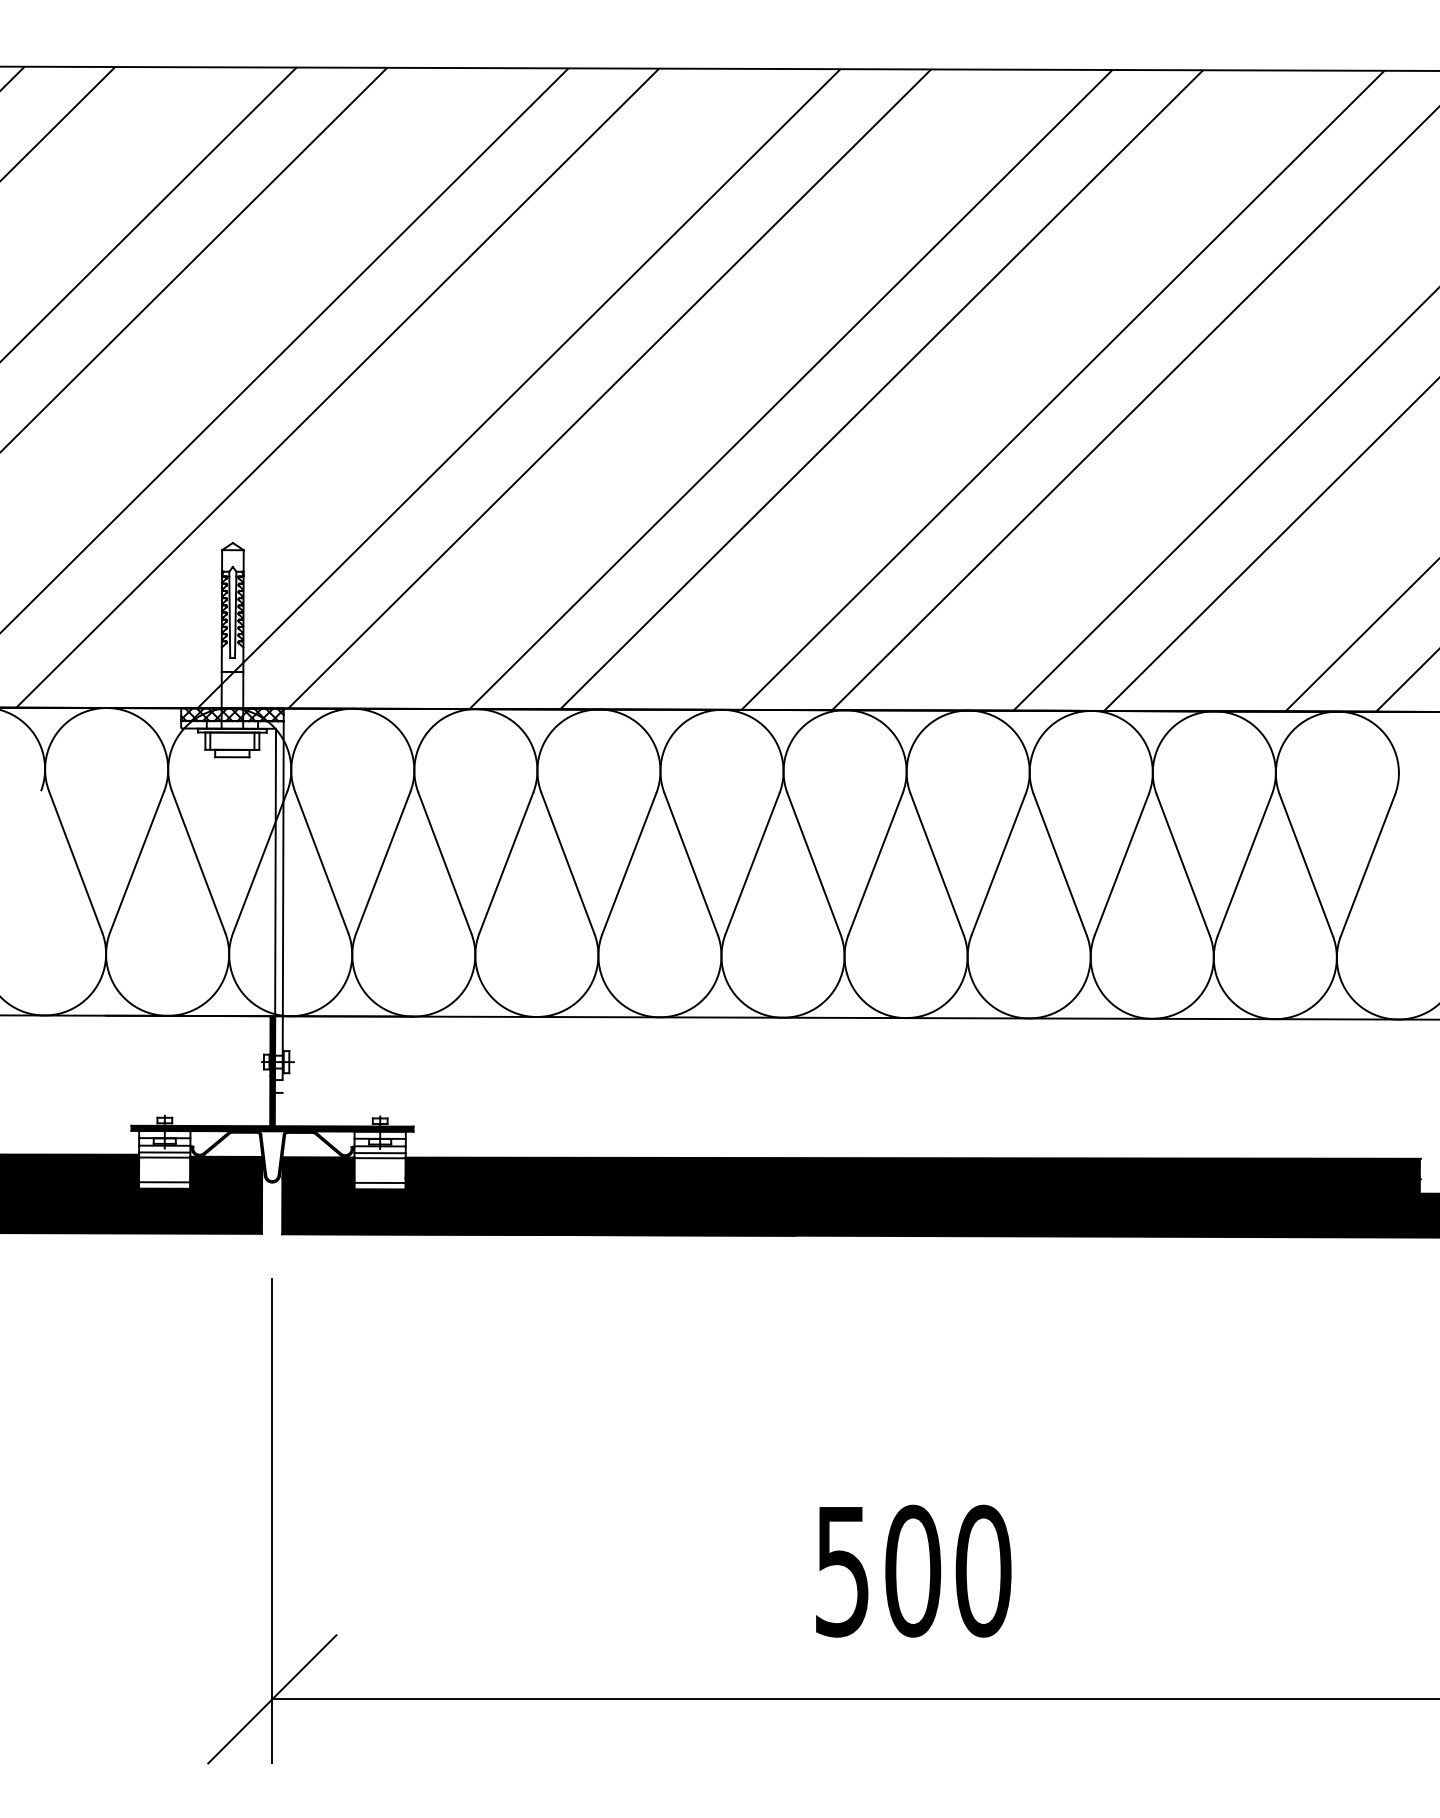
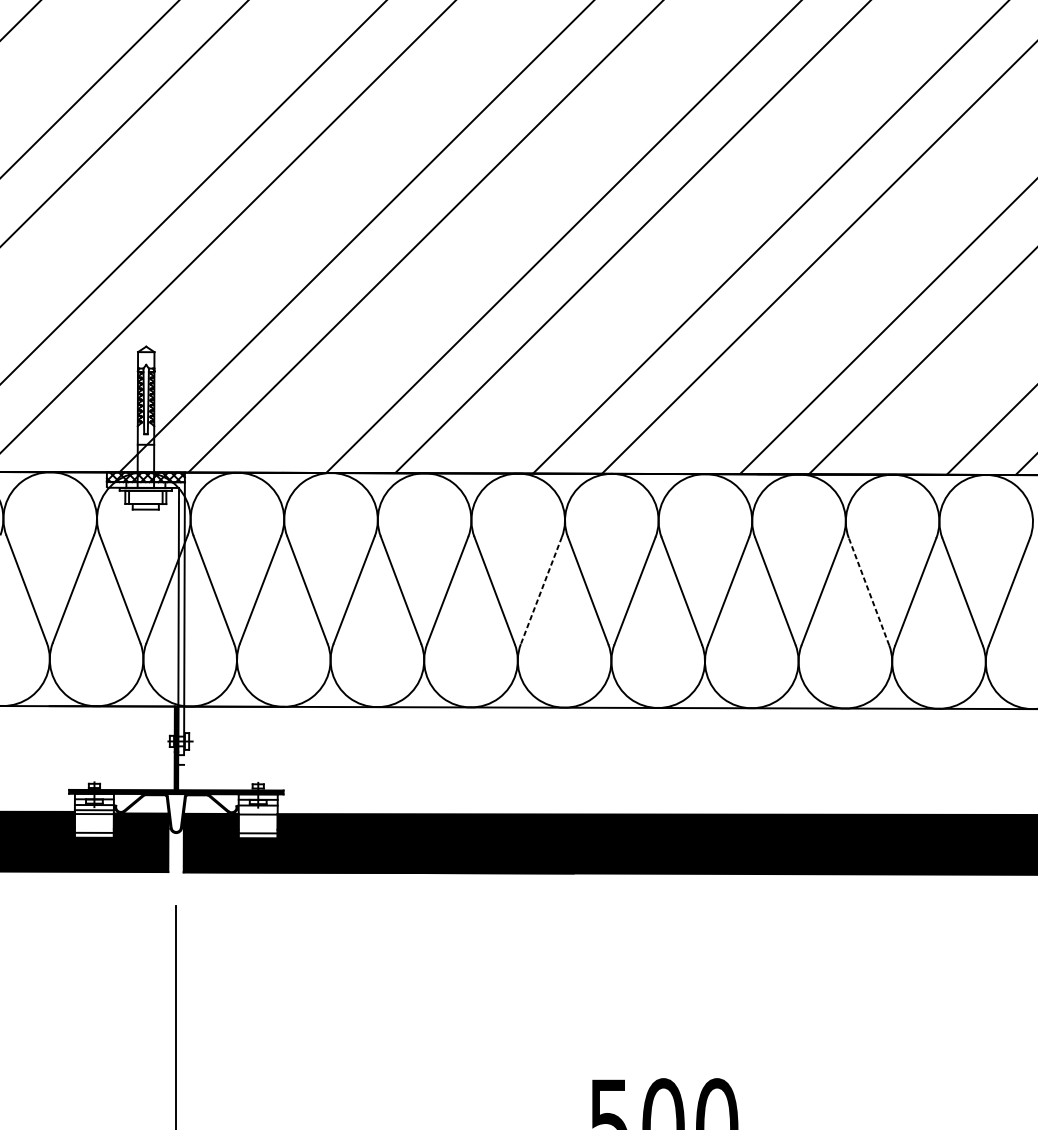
line: (752, 864) -> (541, 591), solid -> dashed
line: (1183, 864) -> (869, 591), solid -> dashed
line: (379, 1153) -> (257, 810), removed

